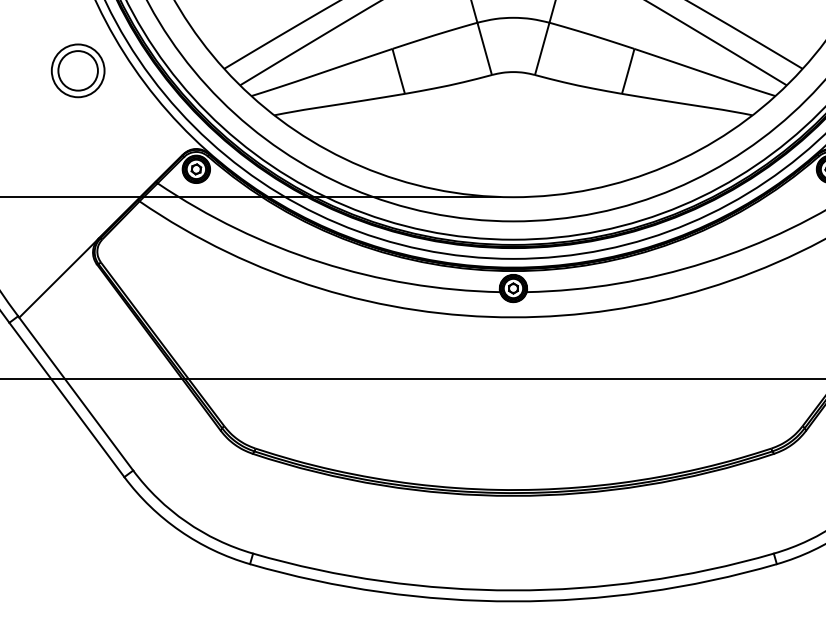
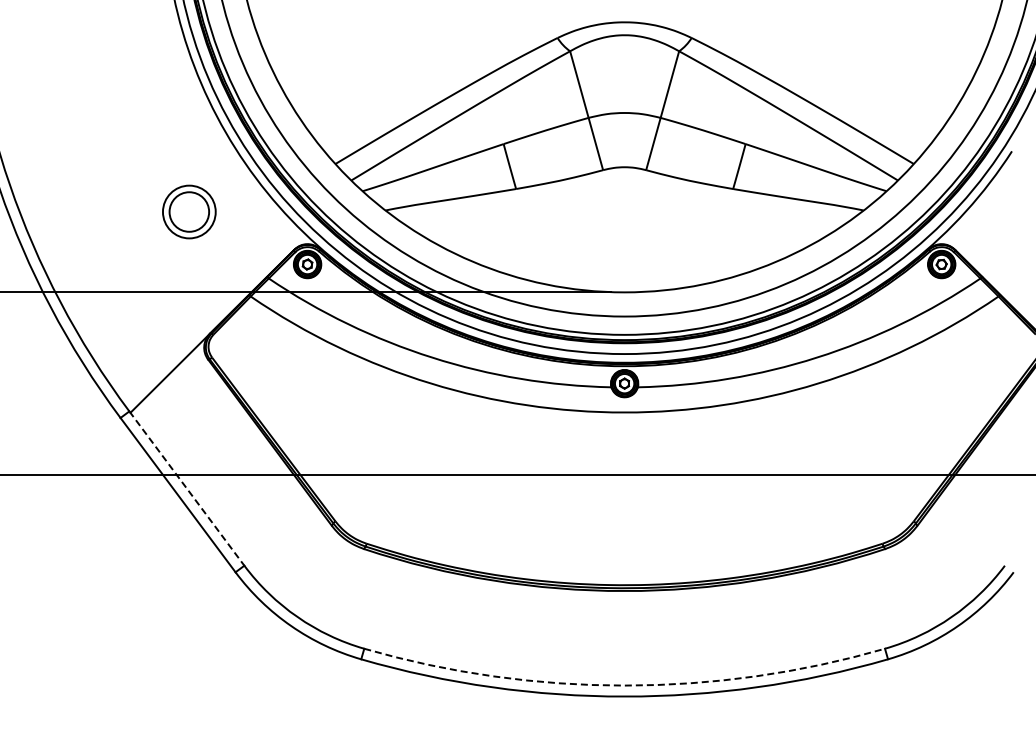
part: (78, 70) -> (189, 211), moved
line: (76, 393) -> (187, 488), solid -> dashed
arc: (513, 590) -> (624, 685), solid -> dashed

